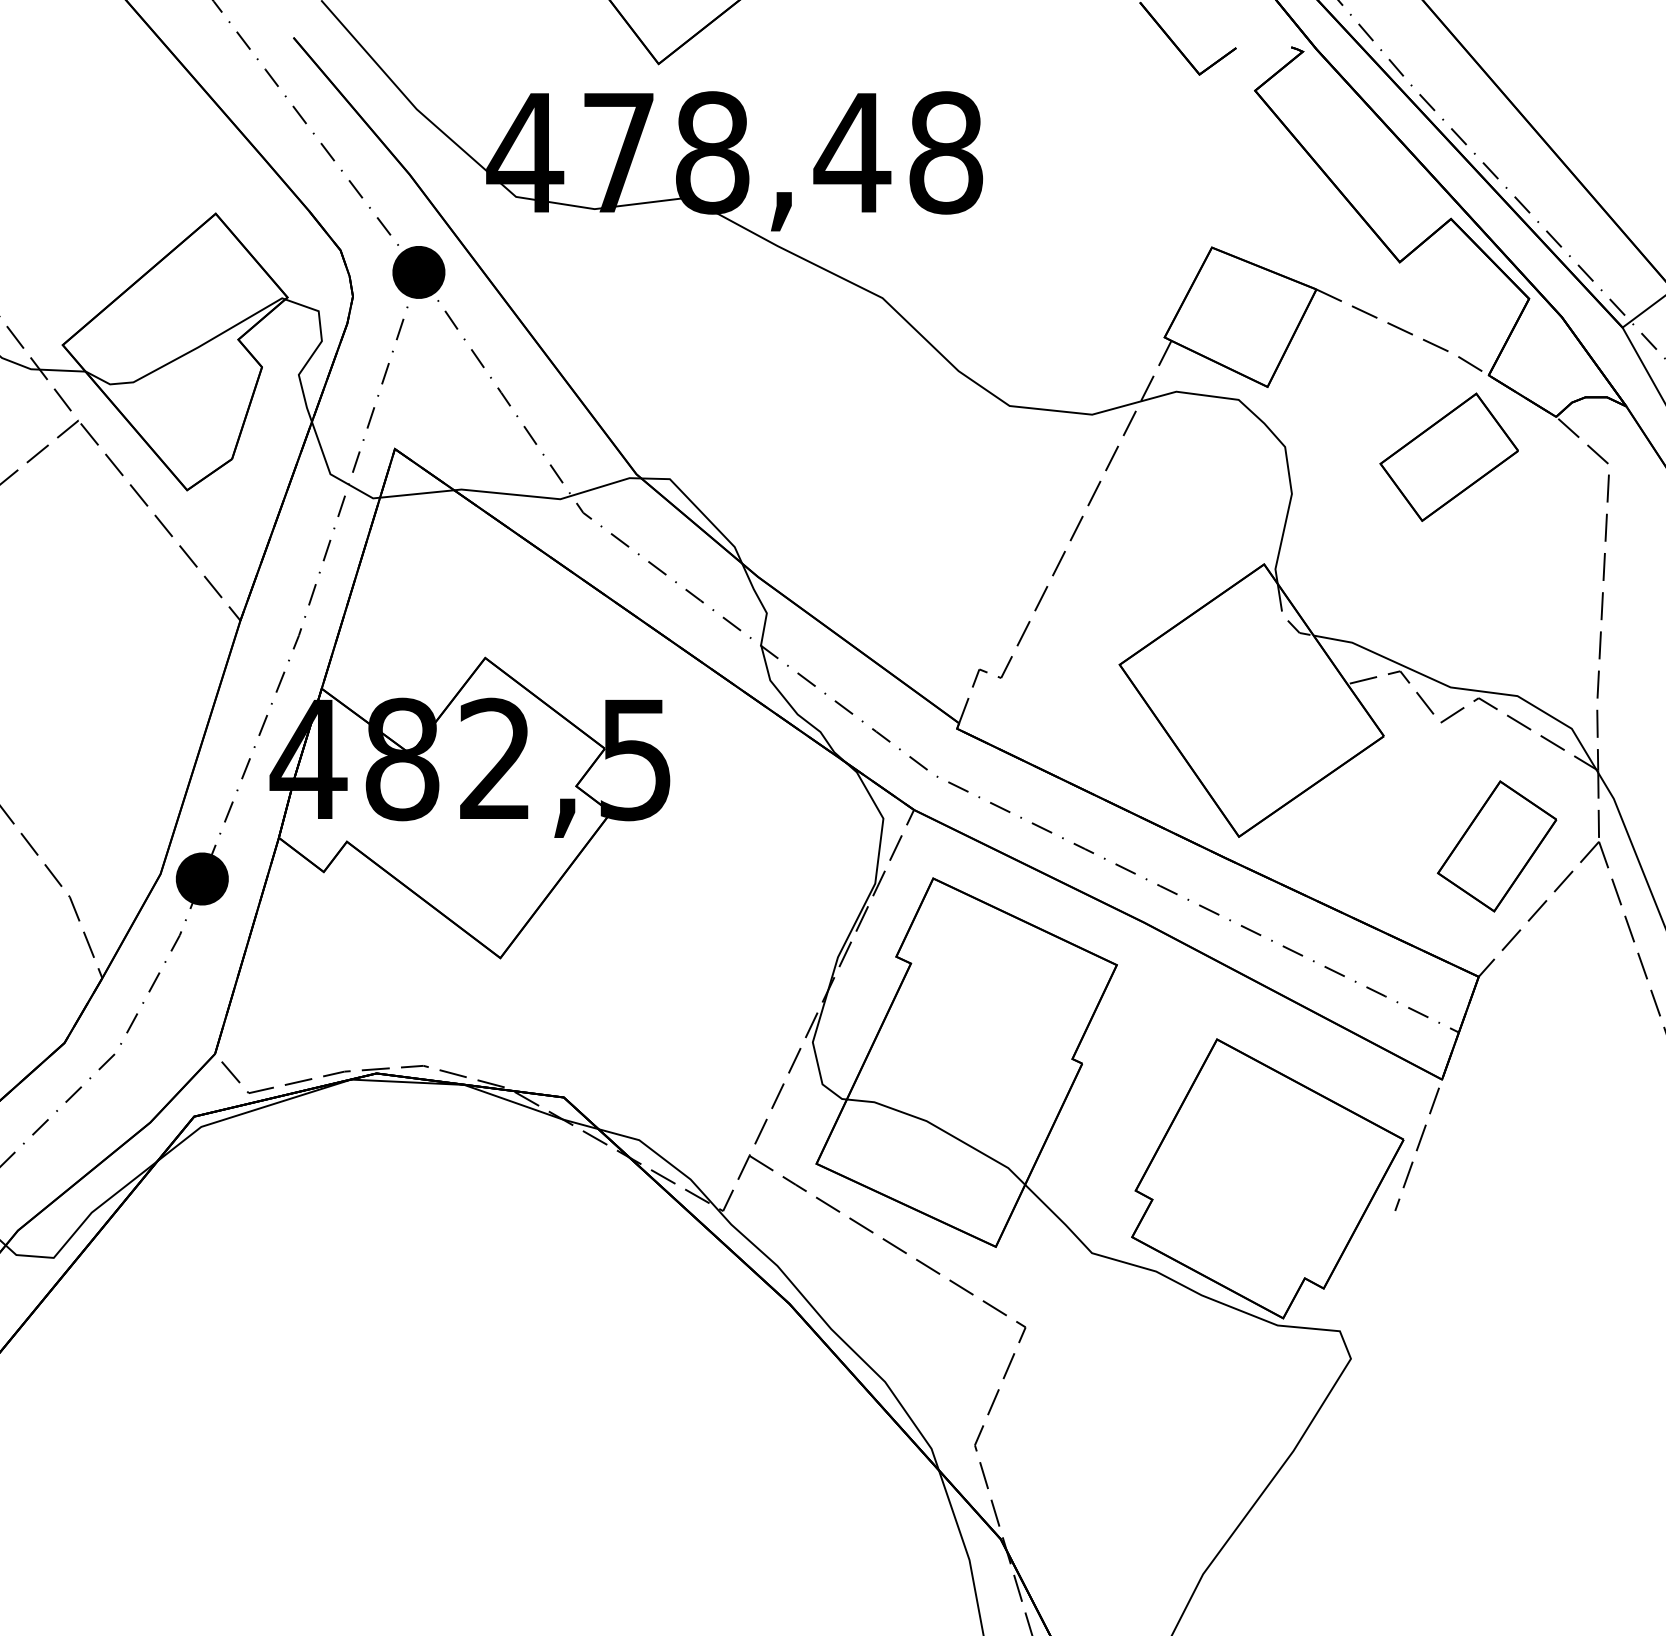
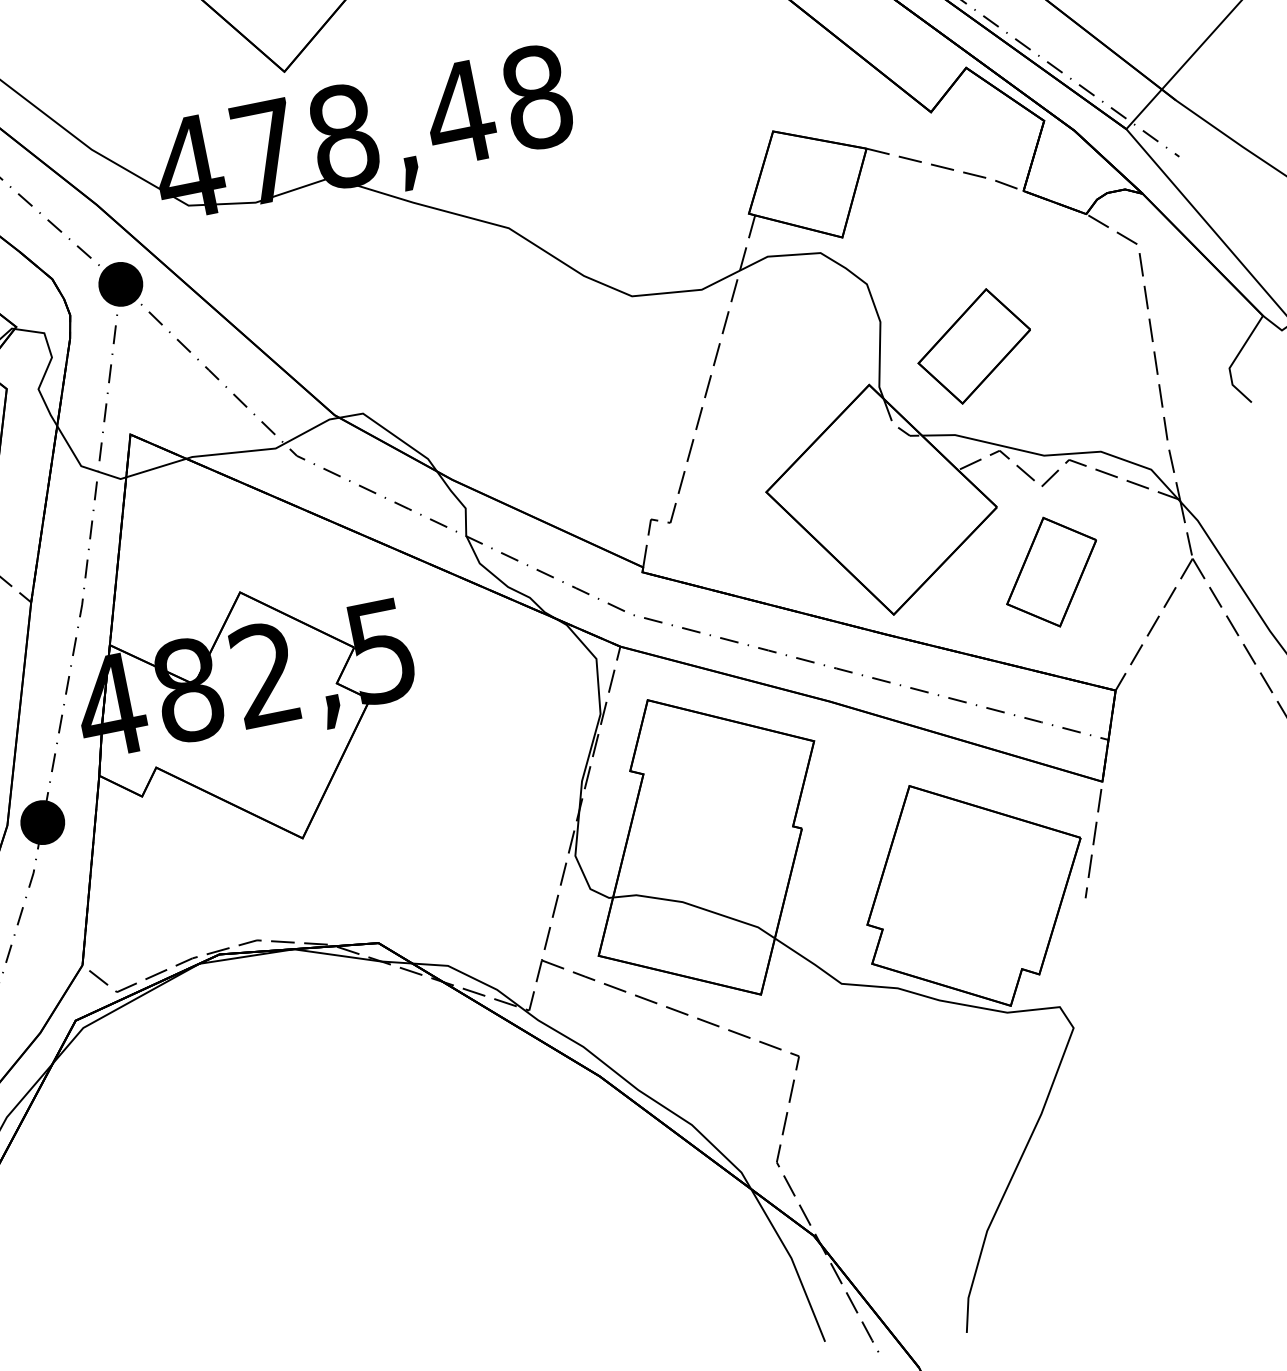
part: (1448, 456) -> (973, 345), moved
part: (1497, 846) -> (1051, 572), moved

